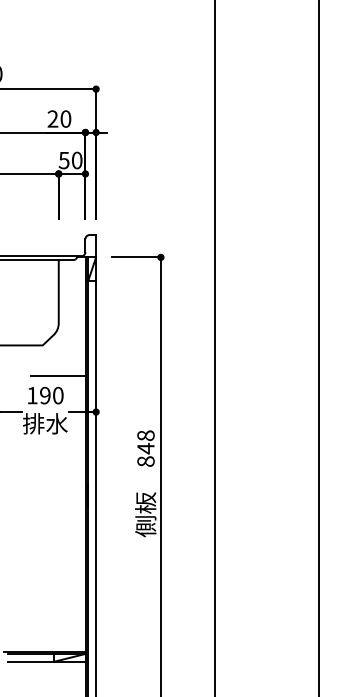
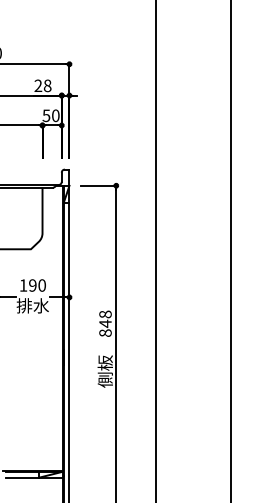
text: (65, 118) -> (47, 85), 20 -> 28
line: (58, 376) -> (42, 271), removed

